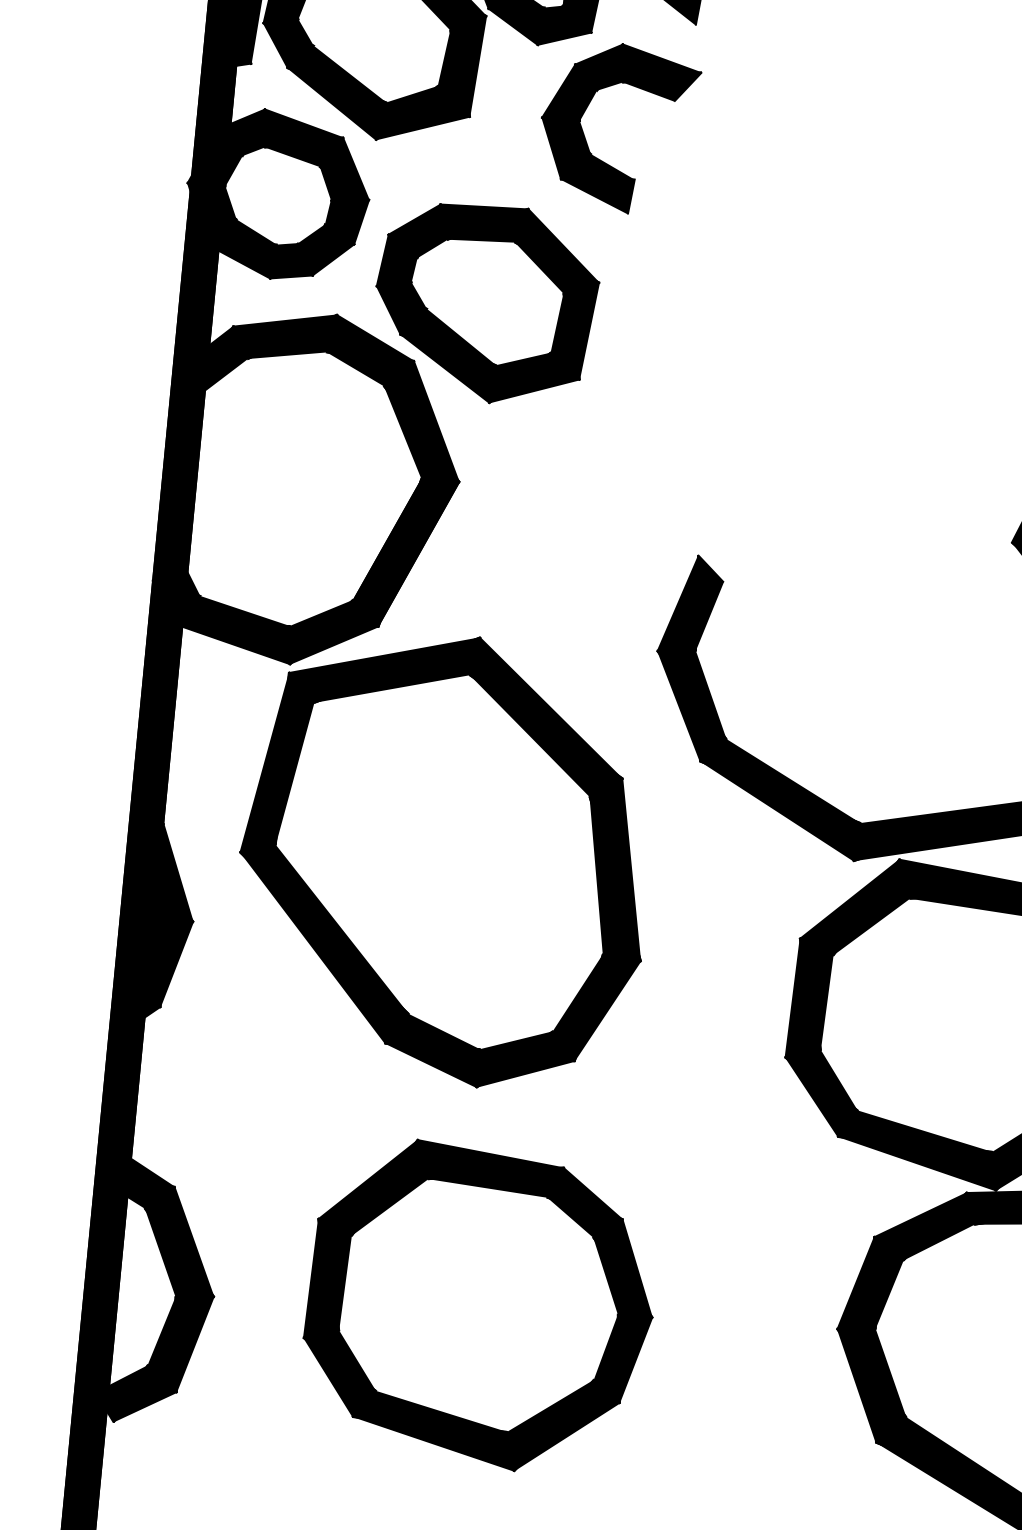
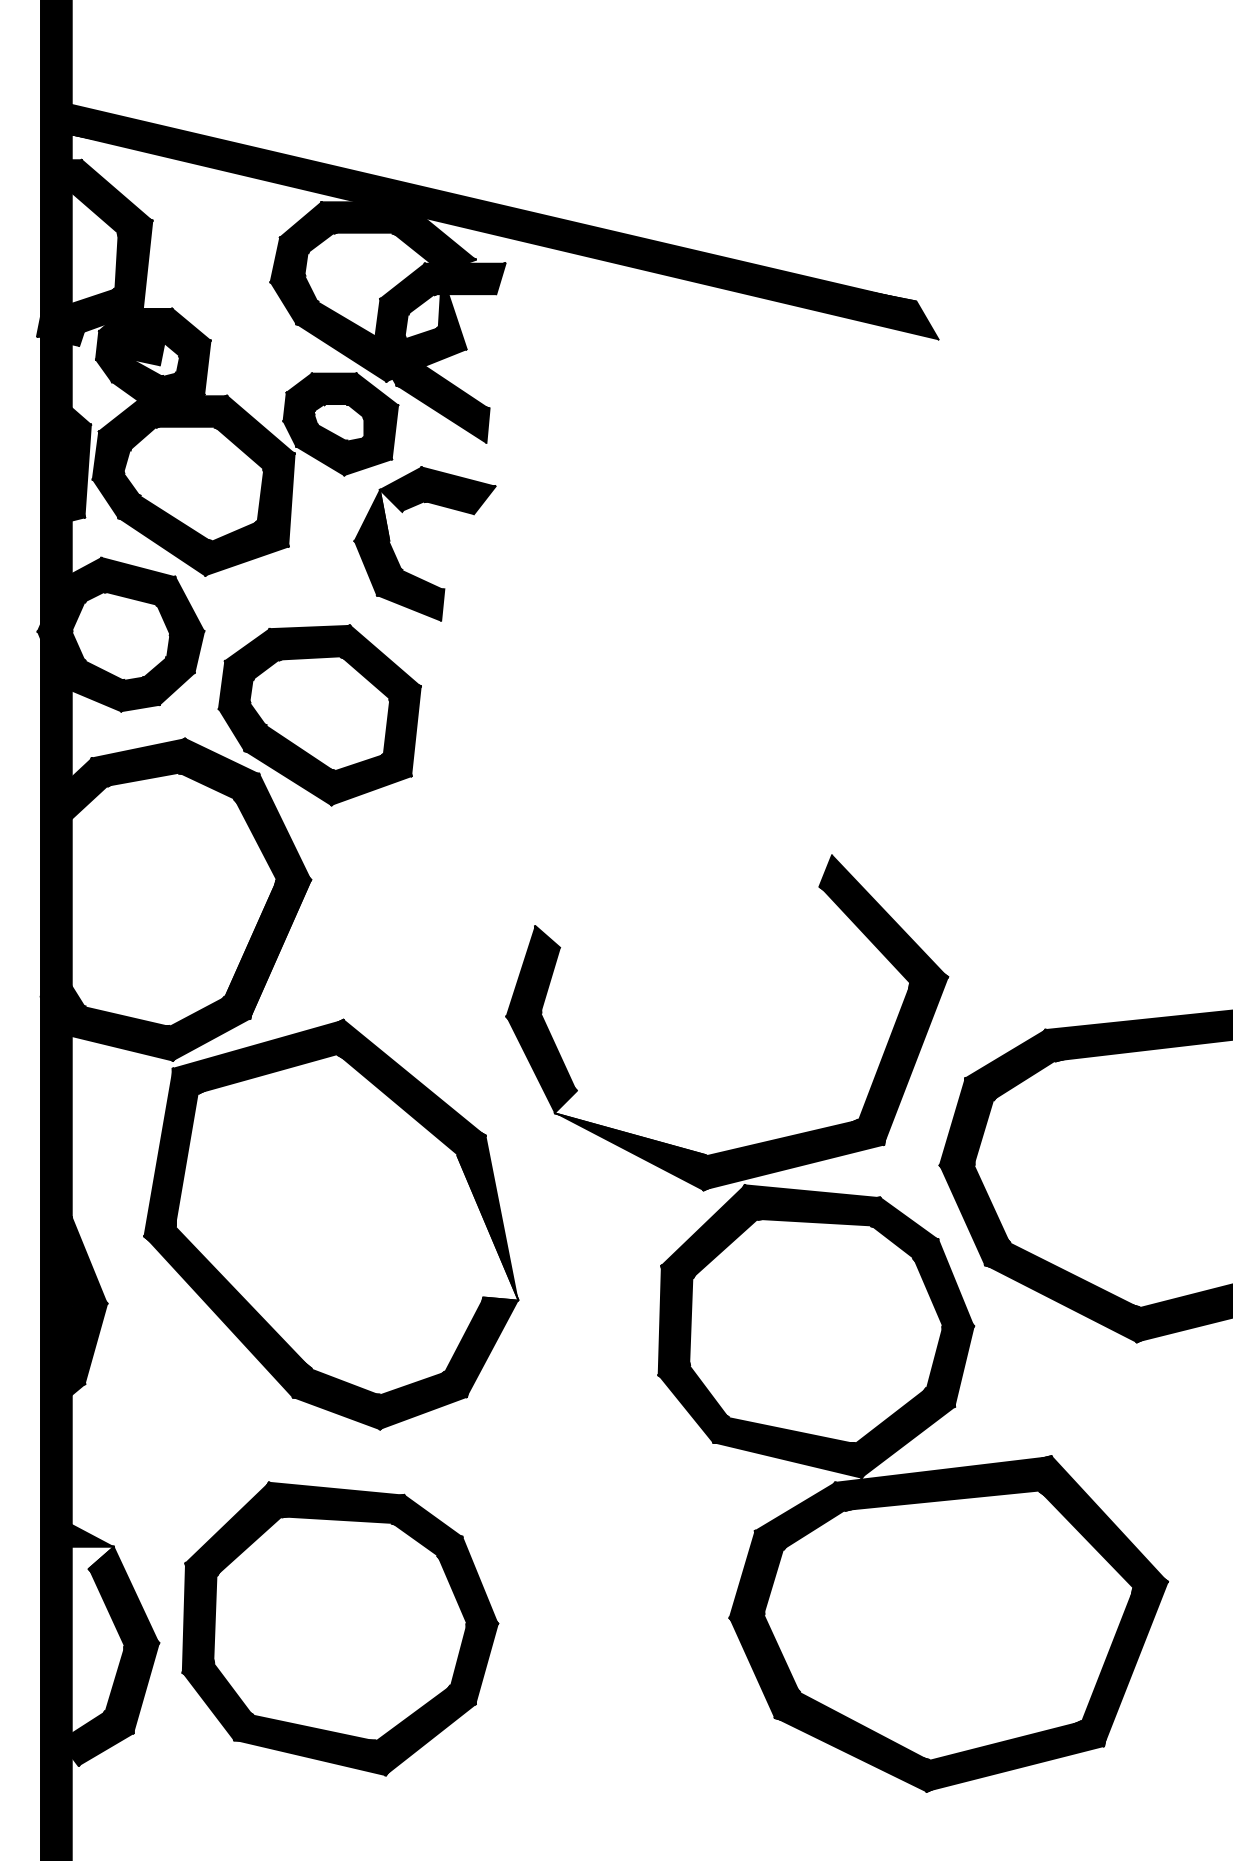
fill: (584, 92) -> (390, 514), removed
fill: (781, 779) -> (630, 1122), removed
fill: (614, 878) -> (487, 1227), removed
fill: (135, 1195) -> (78, 1557), removed
part: (480, 1306) -> (340, 1628), moved

